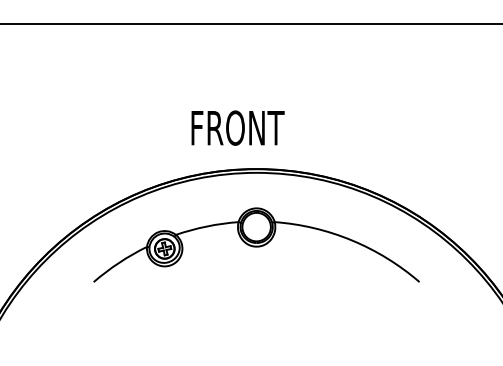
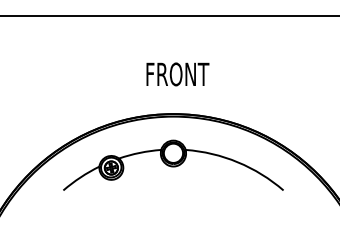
text: (237, 128) -> (177, 74), moved

